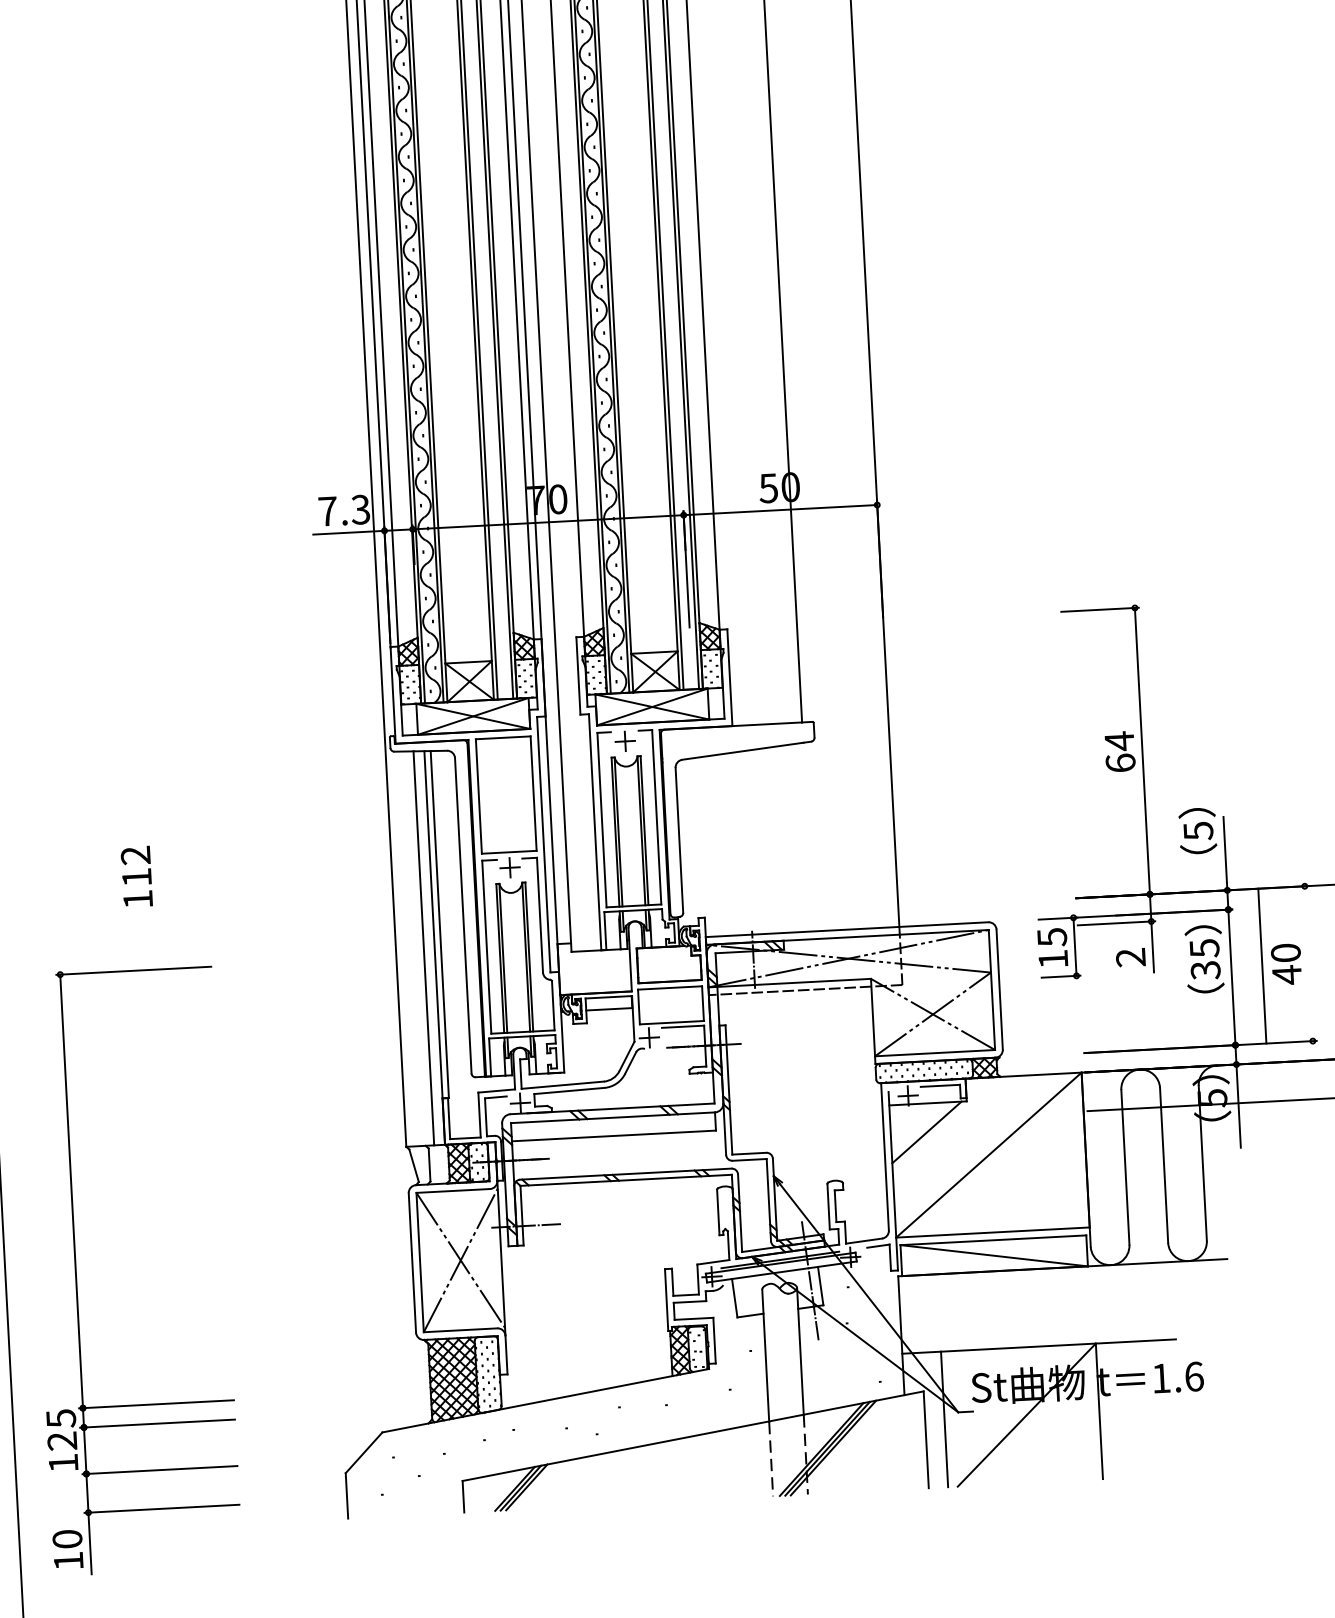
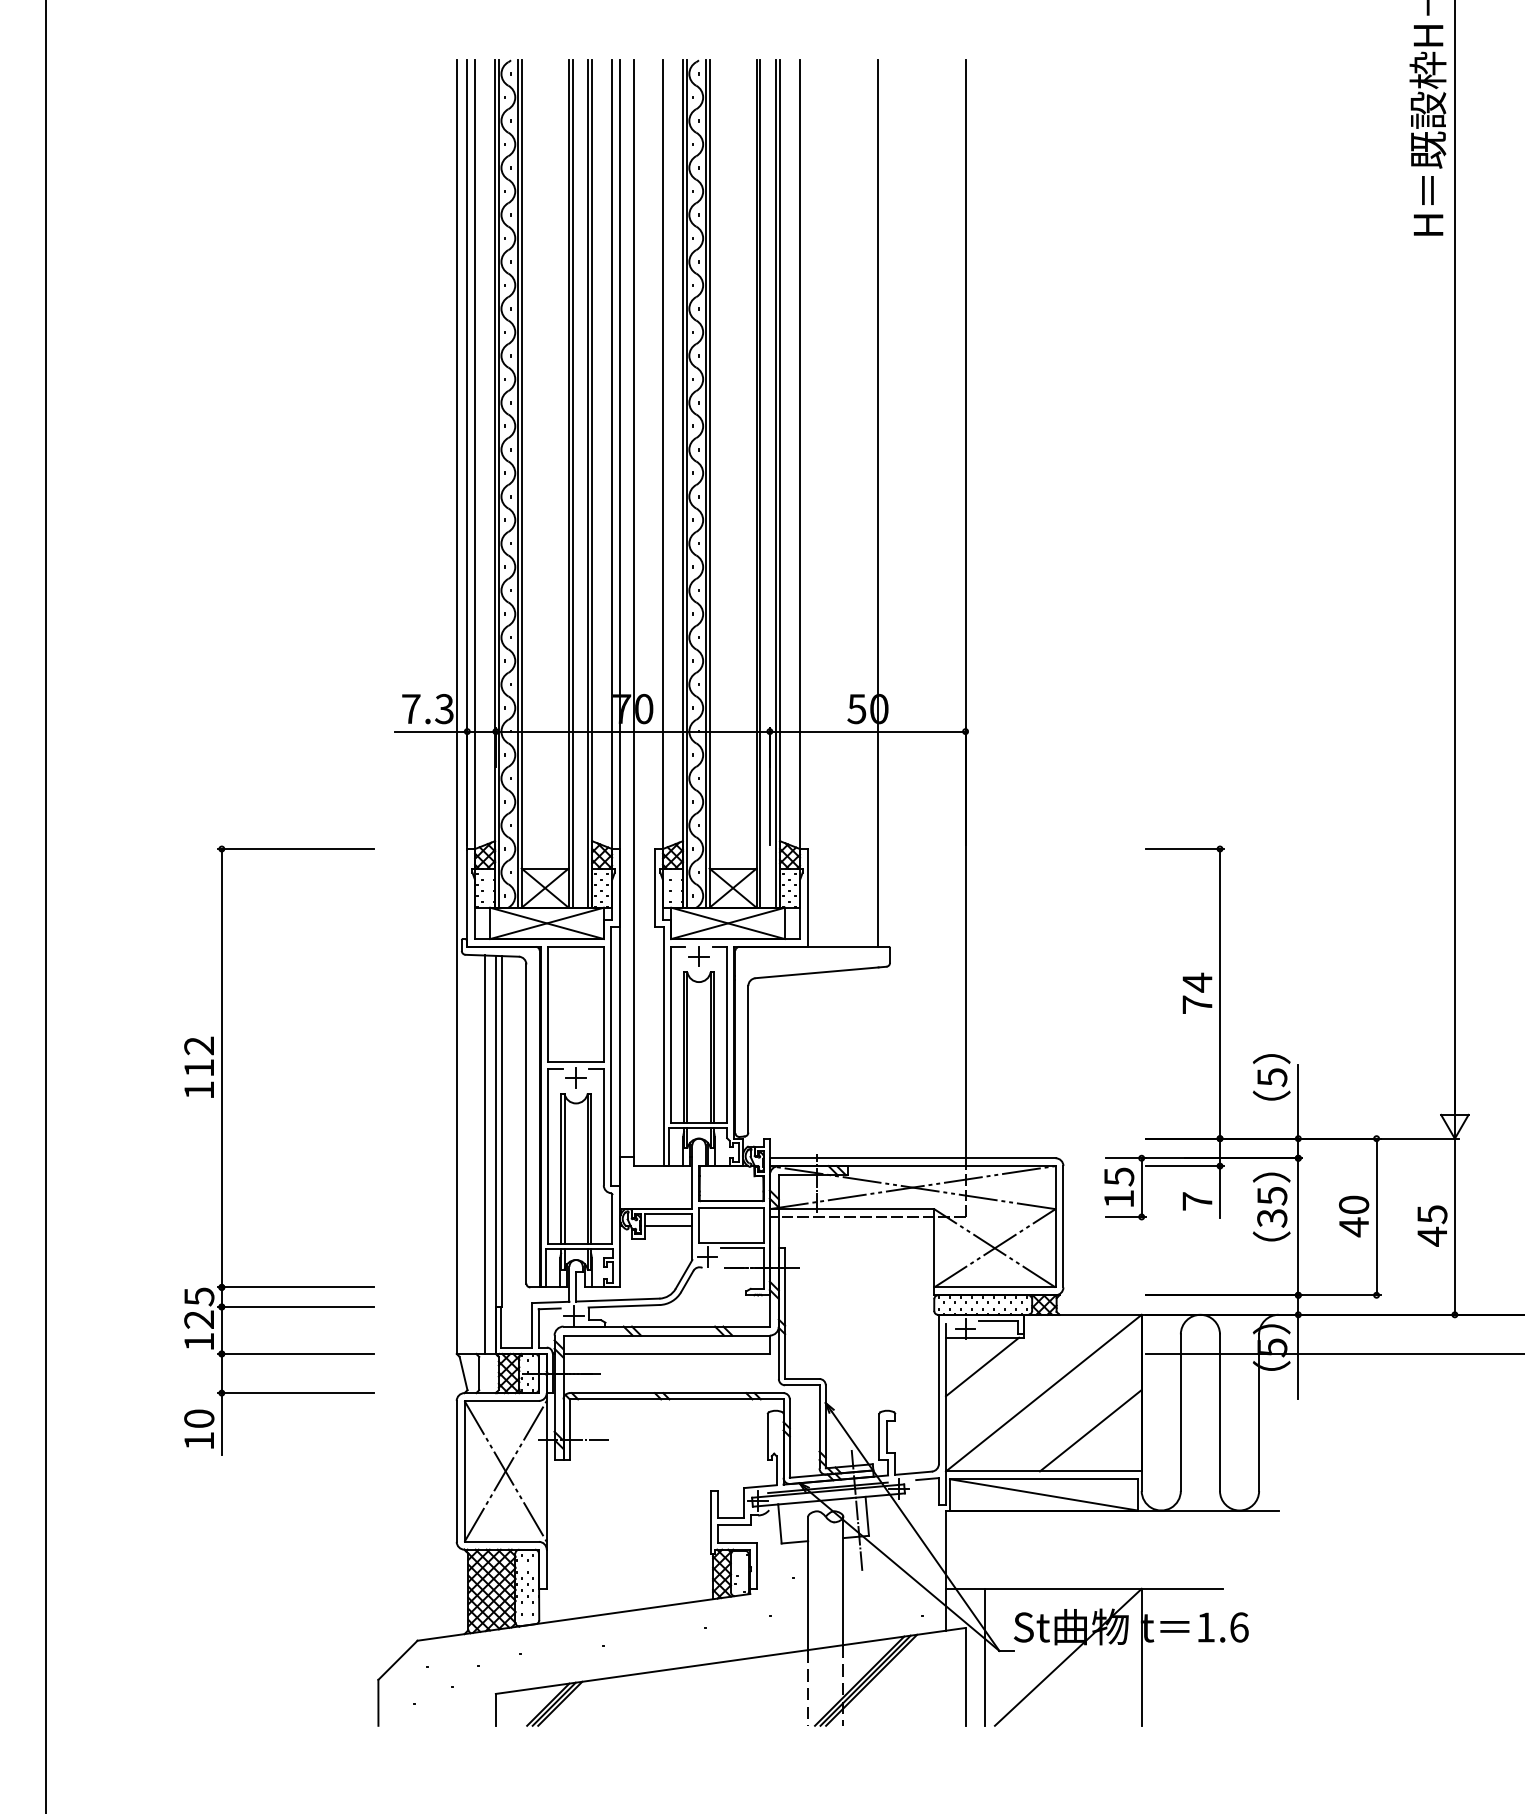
text: (1120, 762) -> (1197, 1004), 64 -> 74
text: (1130, 957) -> (1197, 1201), 2 -> 7
line: (1262, 965) -> (1376, 1216), moved
line: (1036, 1189) -> (1090, 1430), added
part: (76, 1272) -> (222, 1150), moved

